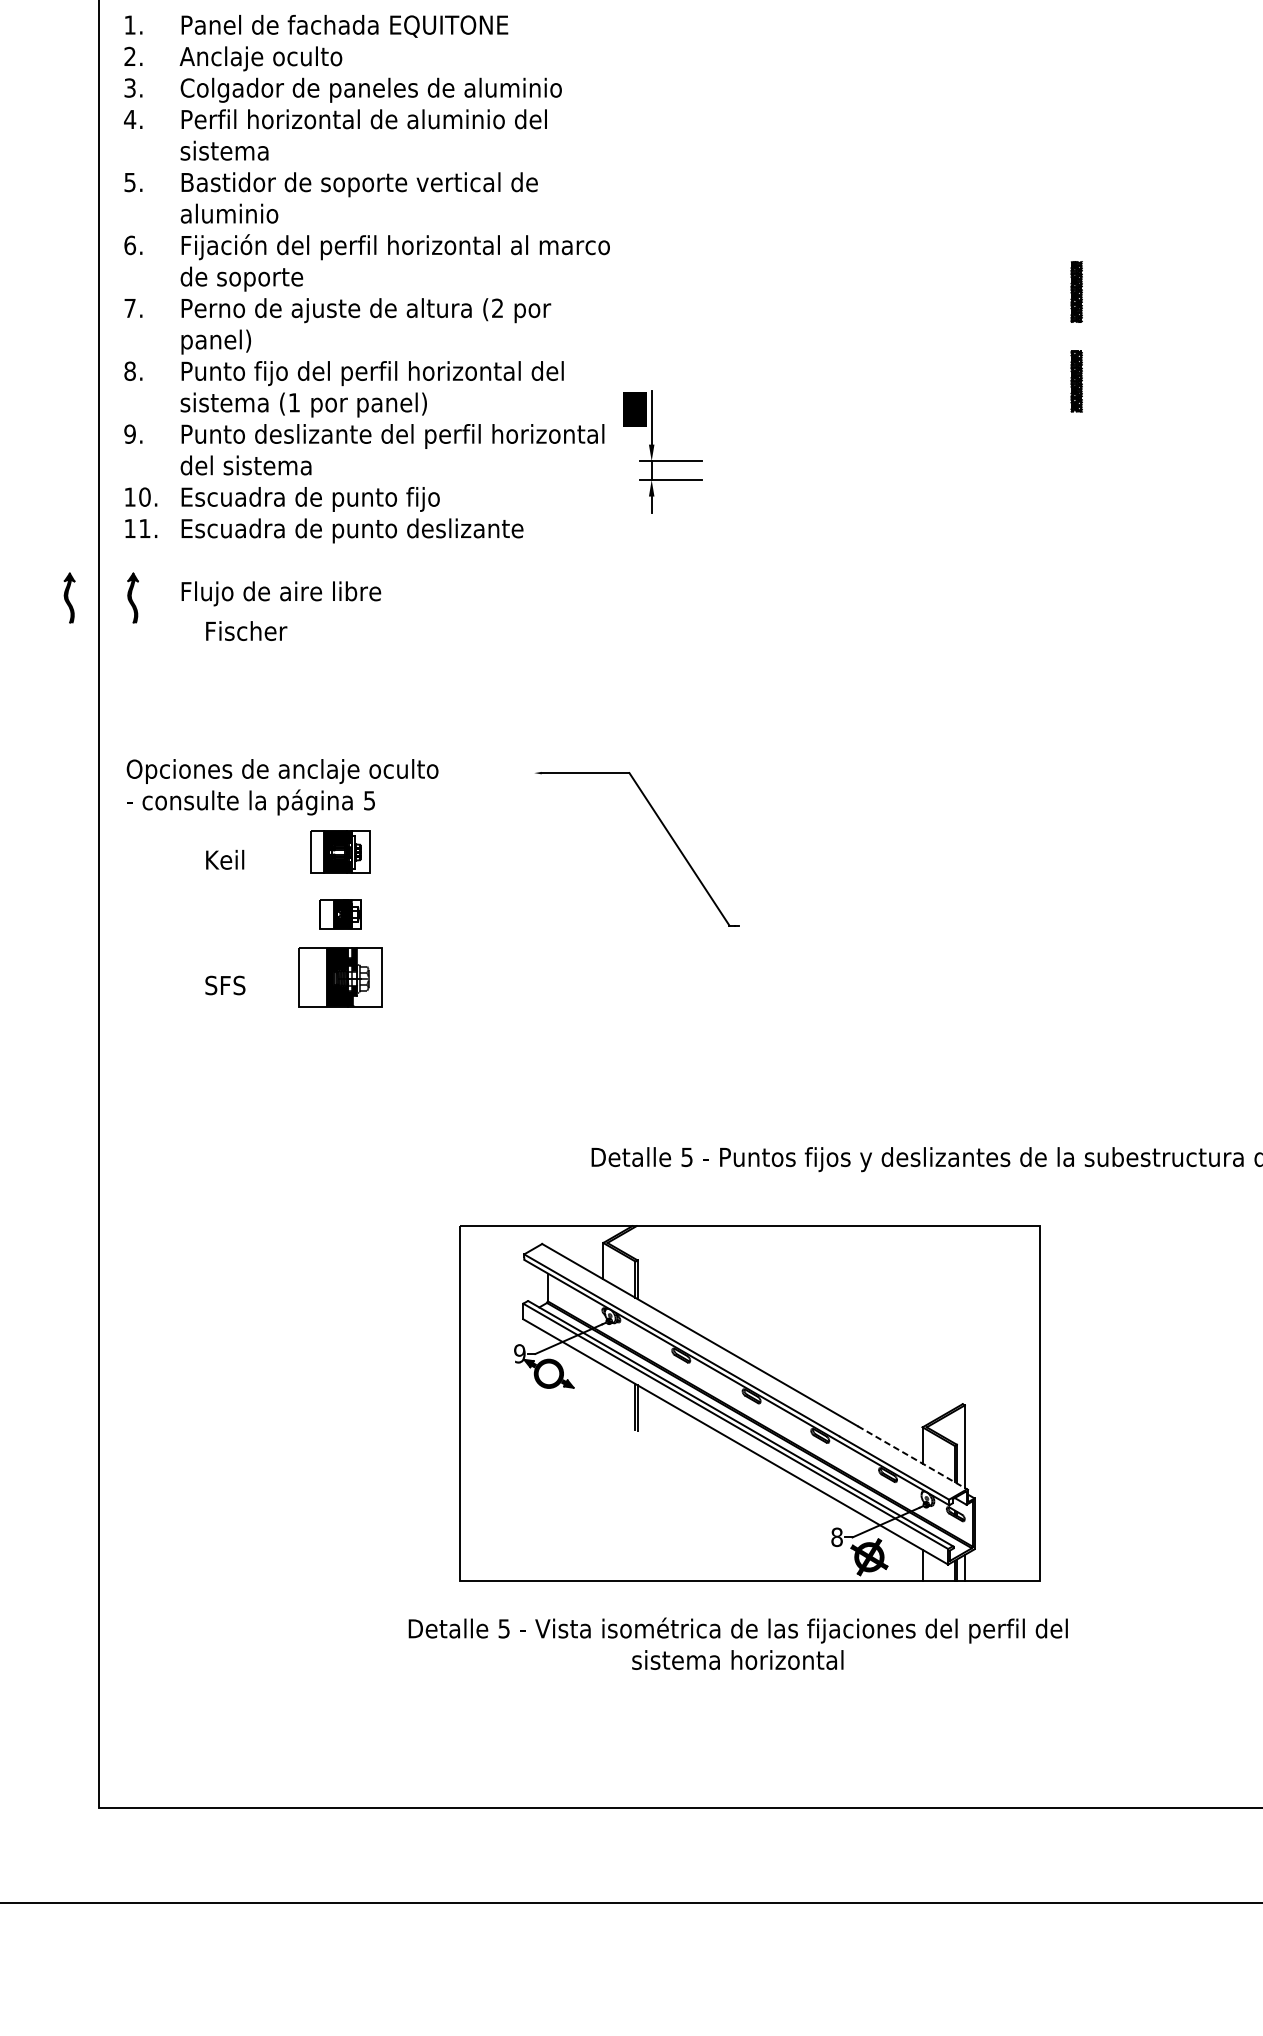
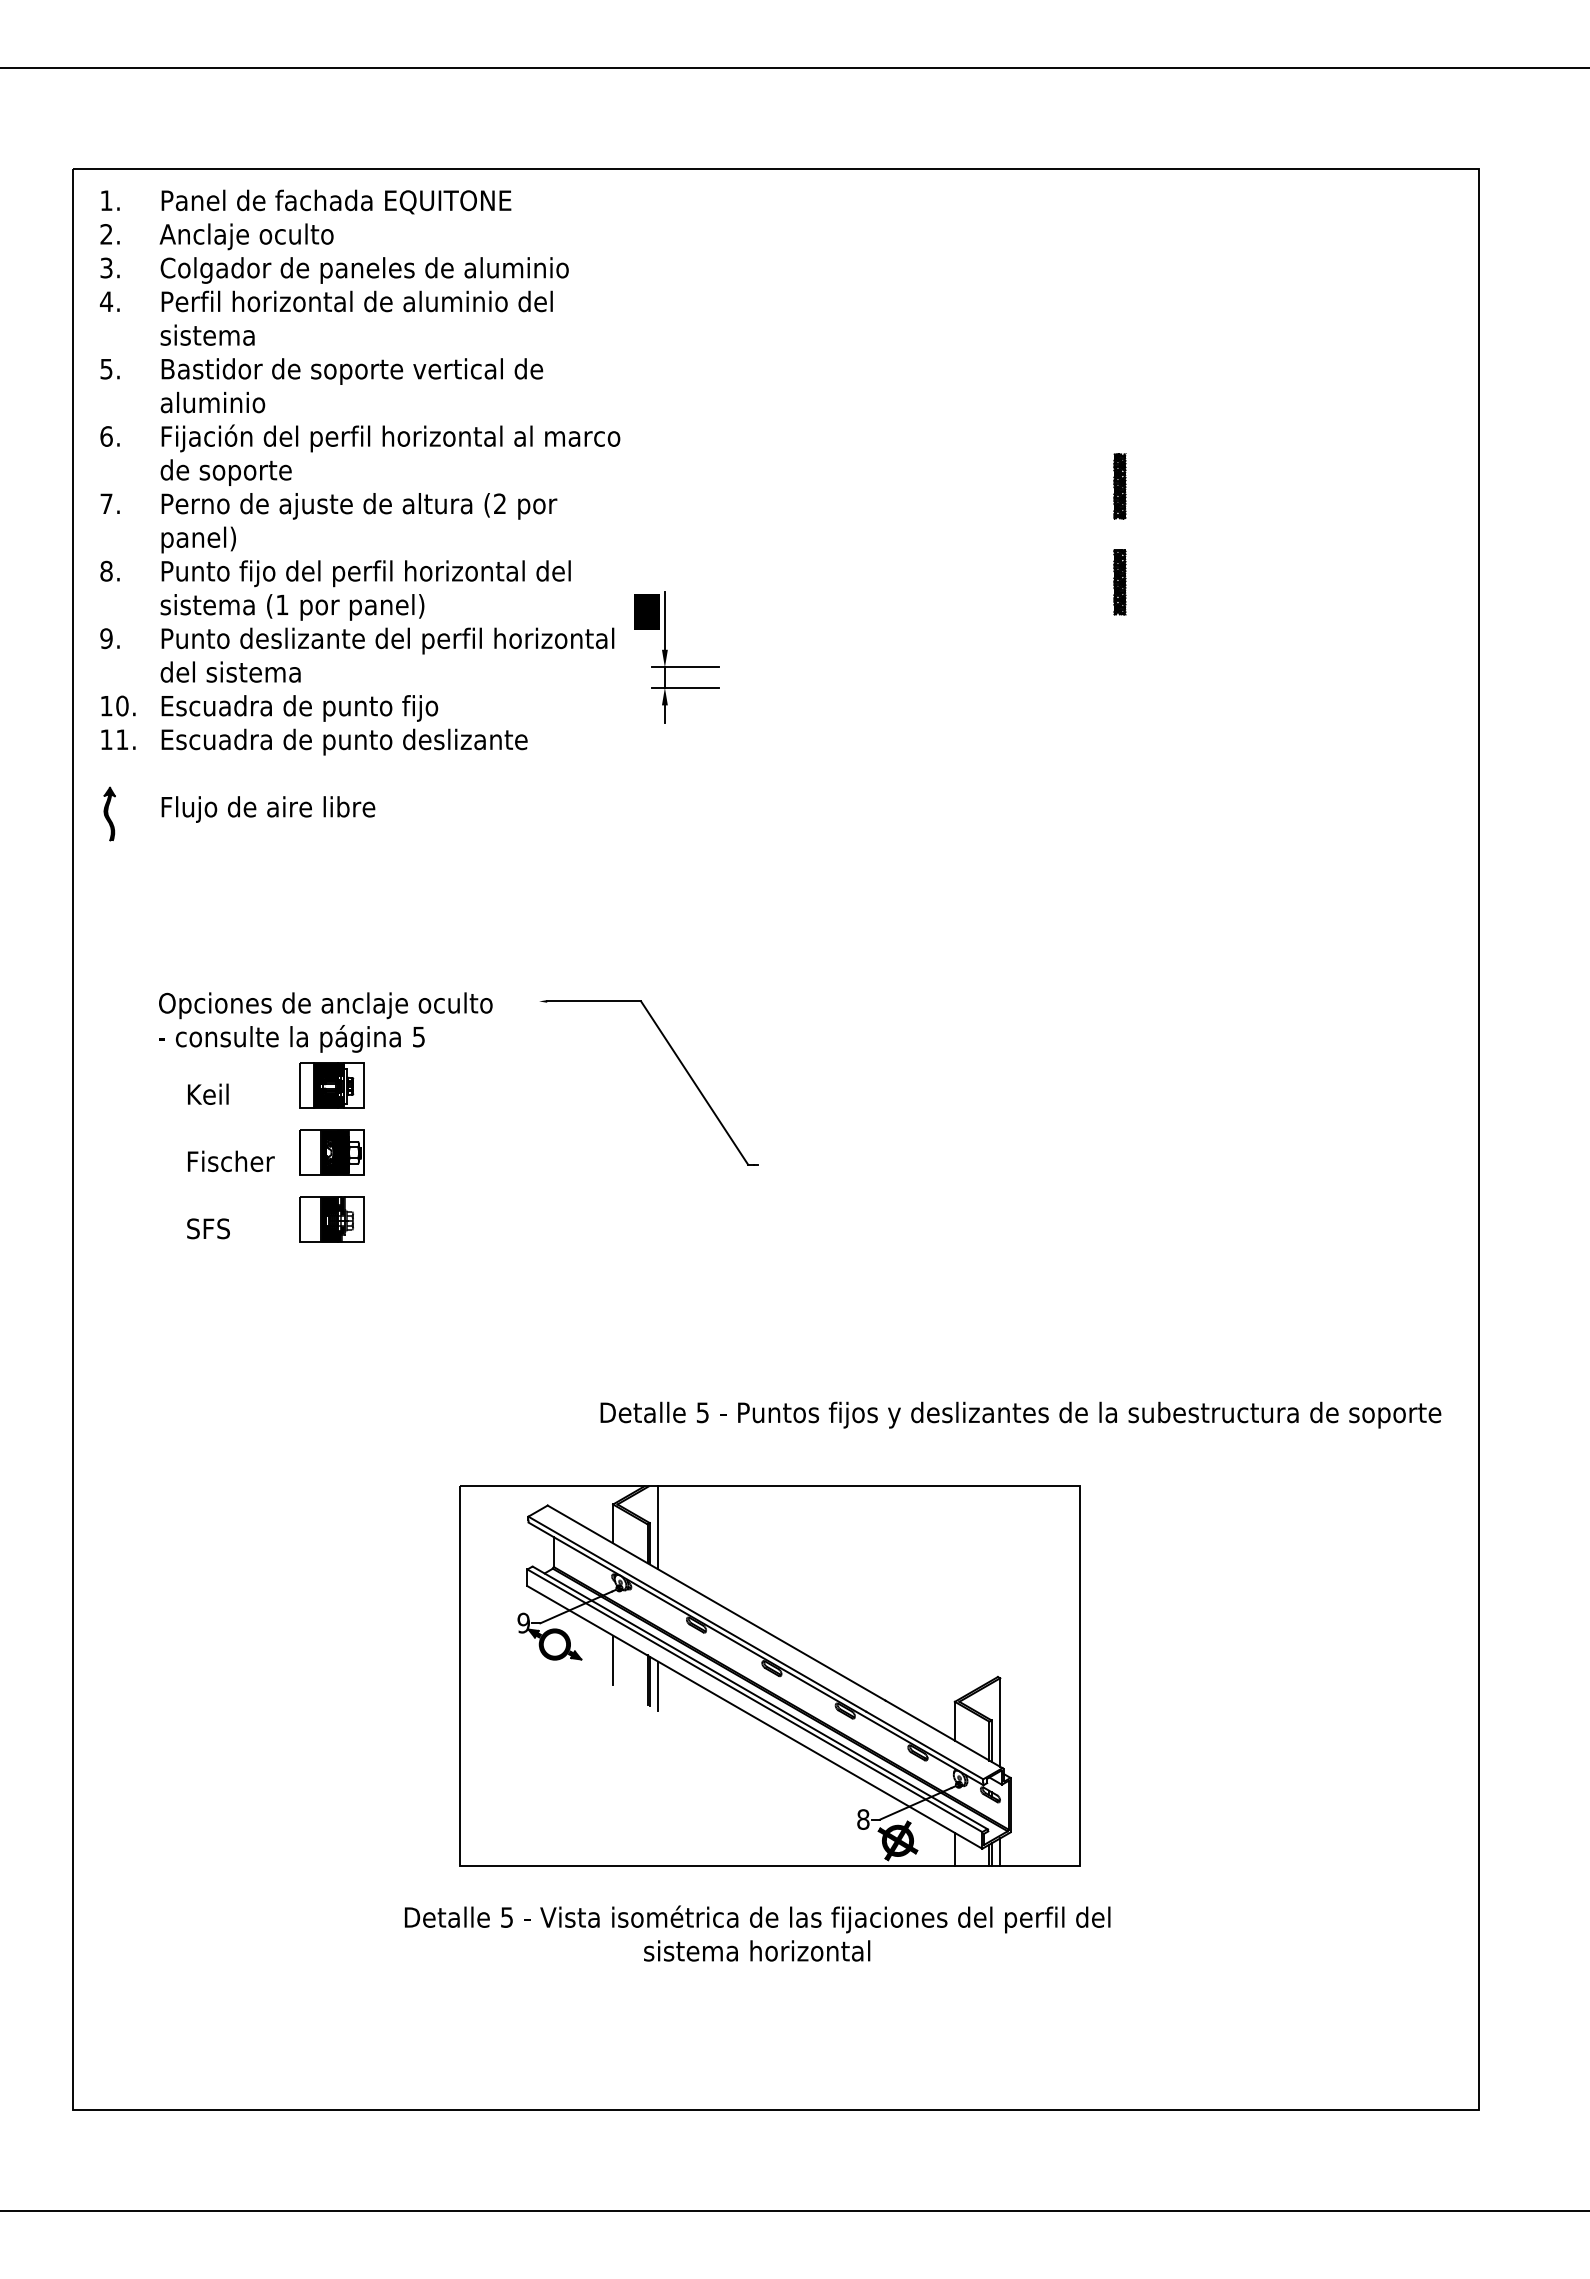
part: (69, 597) -> (41, 813), removed
text: (246, 630) -> (231, 1160), moved
text: (282, 787) -> (325, 1022), moved
part: (340, 914) -> (331, 1152), size x1.43
part: (340, 976) -> (331, 1219), size x0.71
line: (645, 1264) -> (658, 1527), added
line: (603, 1387) -> (613, 1659), added
line: (645, 1412) -> (658, 1685), added
line: (912, 1457) -> (944, 1734), dashed -> solid

